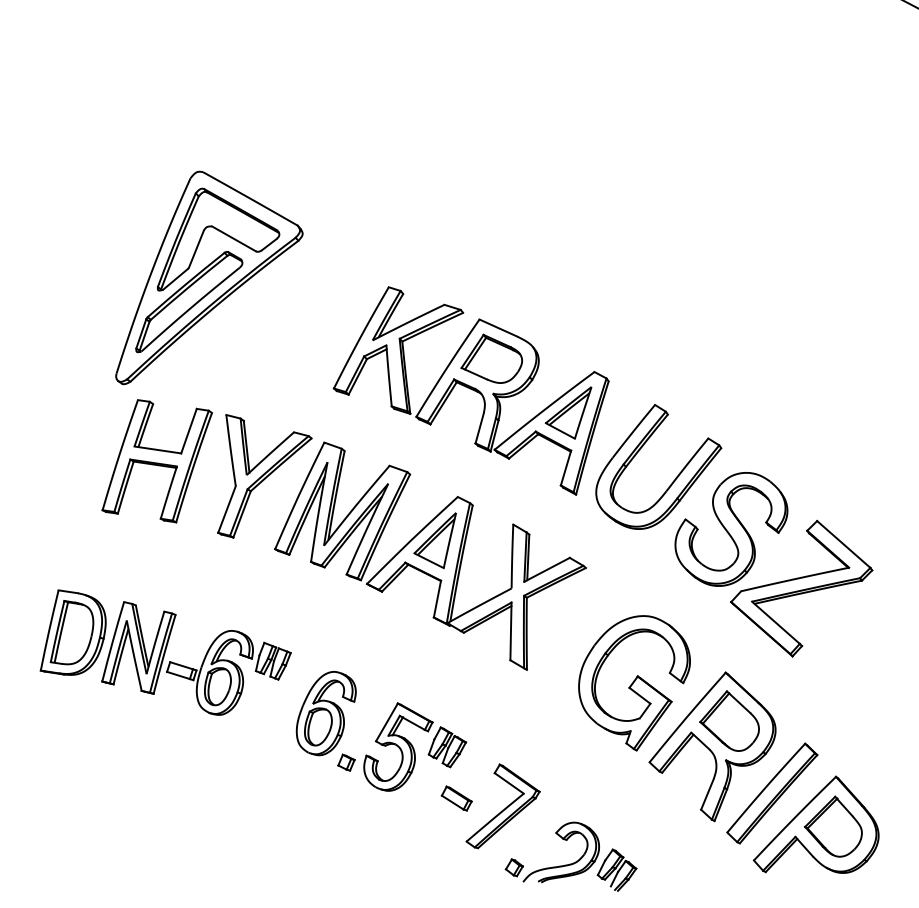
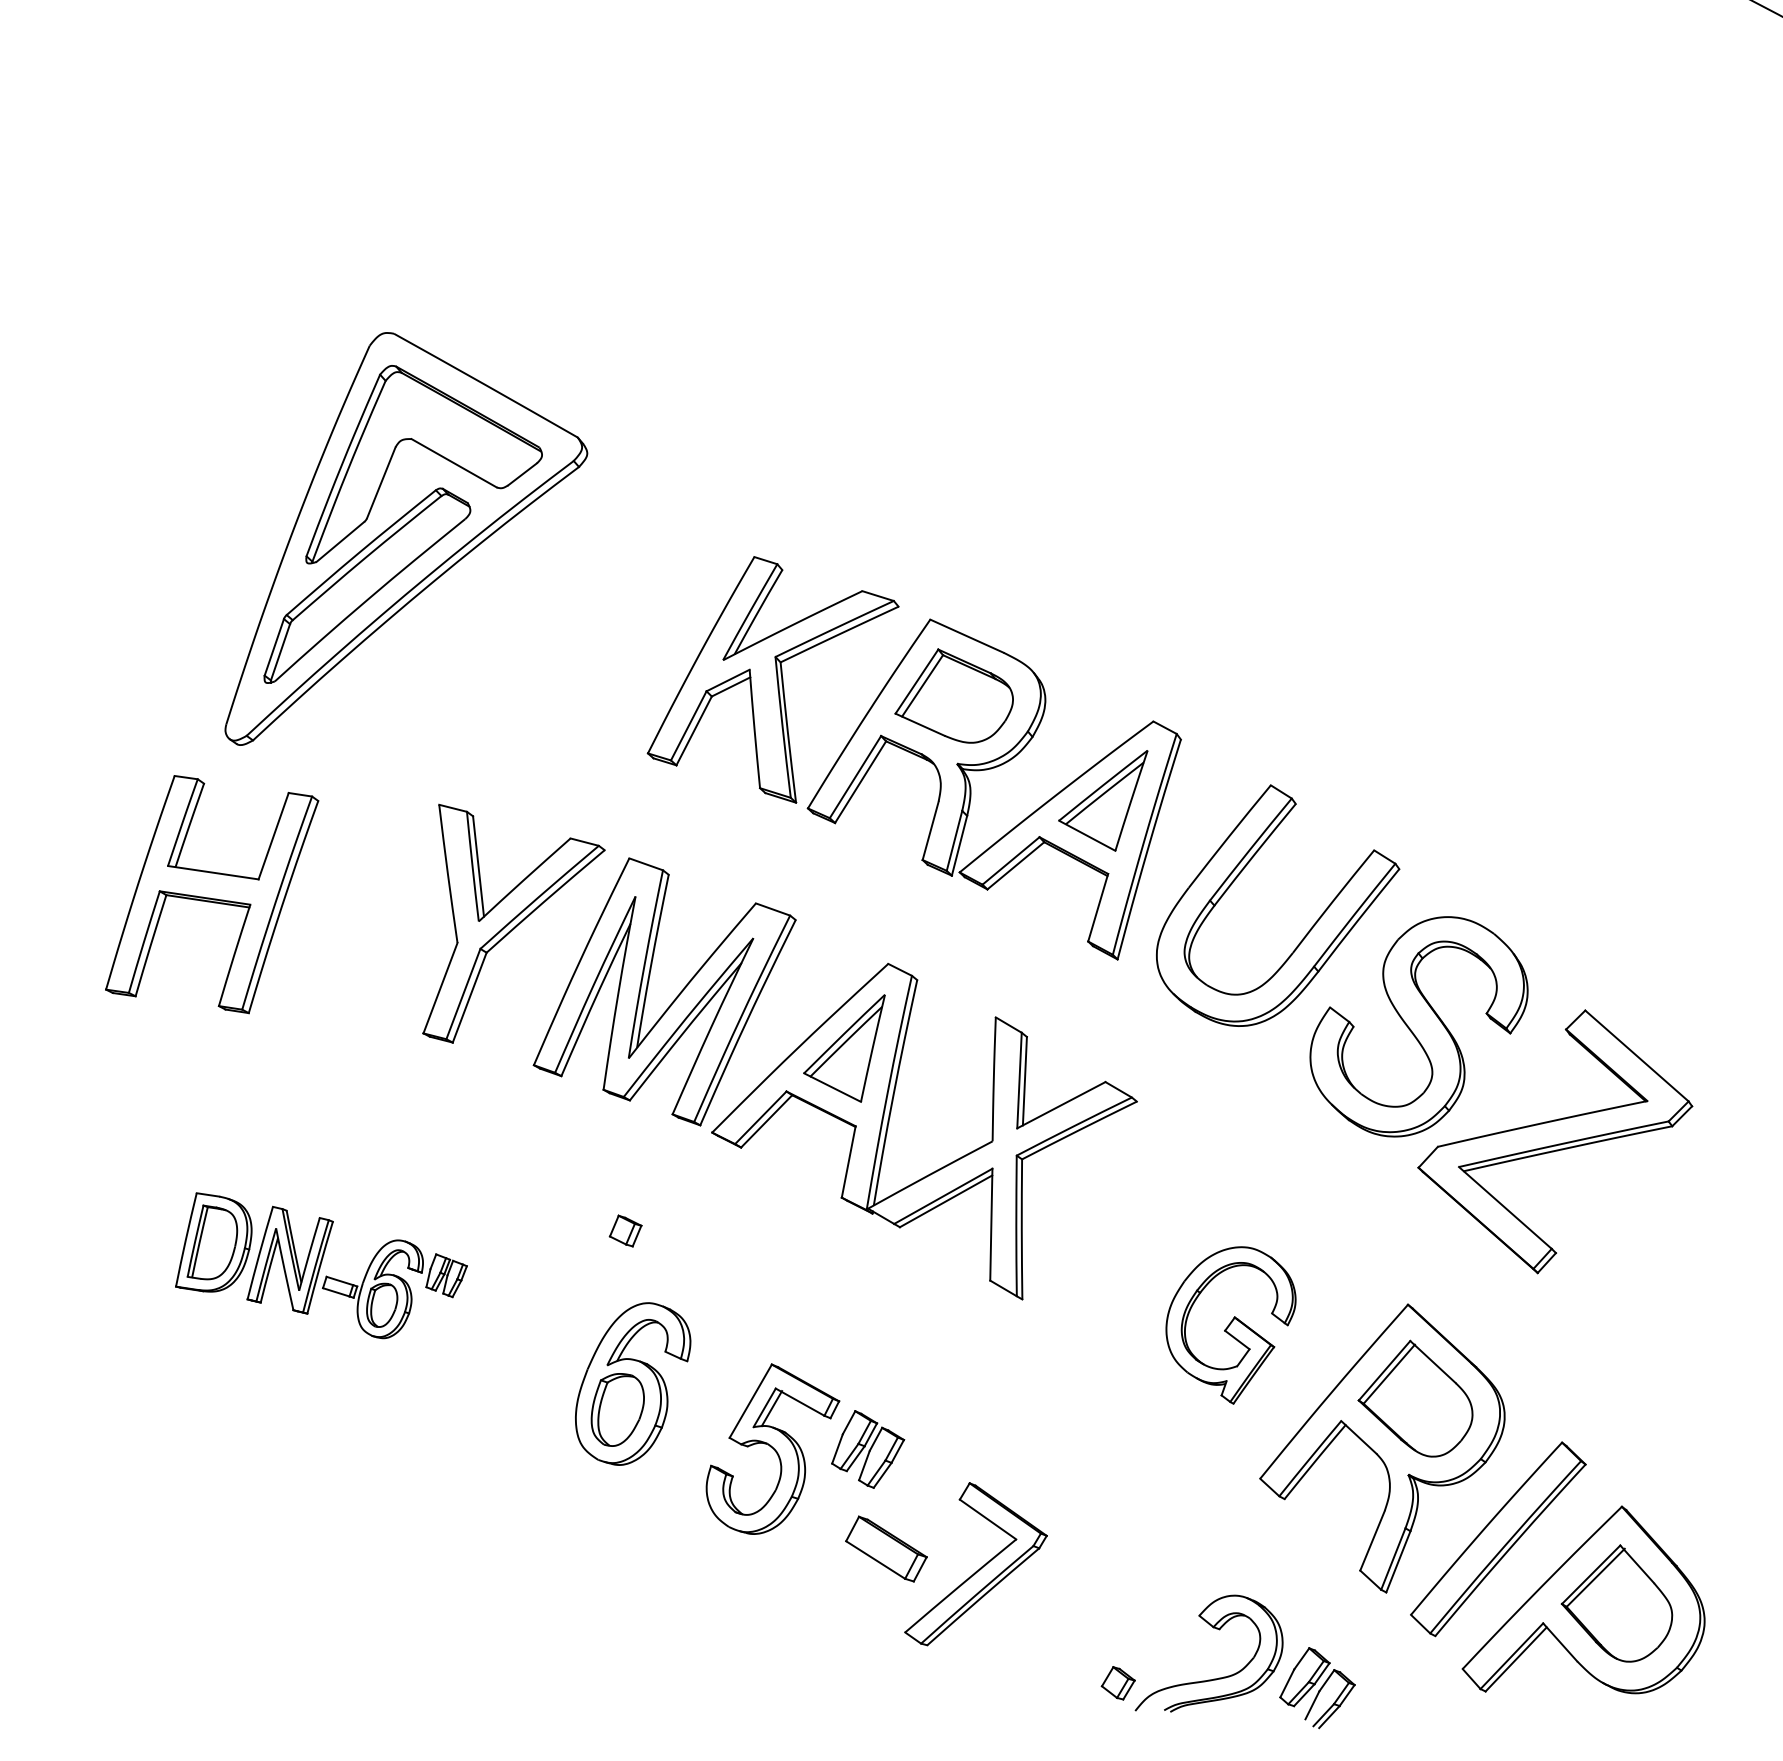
part: (156, 461) -> (210, 895), moved
part: (165, 652) -> (321, 1265), size x0.6
part: (634, 683) -> (1230, 1325), size x0.6
part: (346, 762) -> (625, 1230), moved
part: (456, 798) -> (885, 1548), size x1.4
part: (573, 862) -> (1232, 1672), moved

